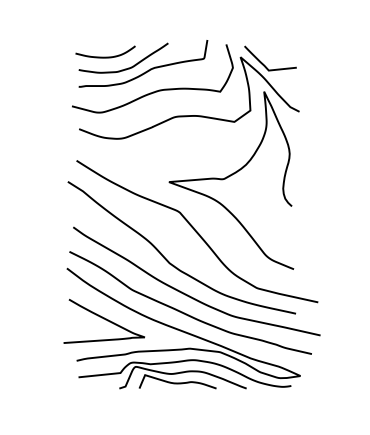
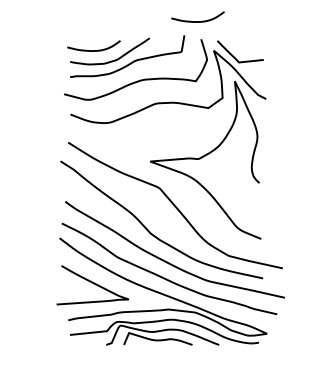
curve: (222, 24) -> (197, 21), added

